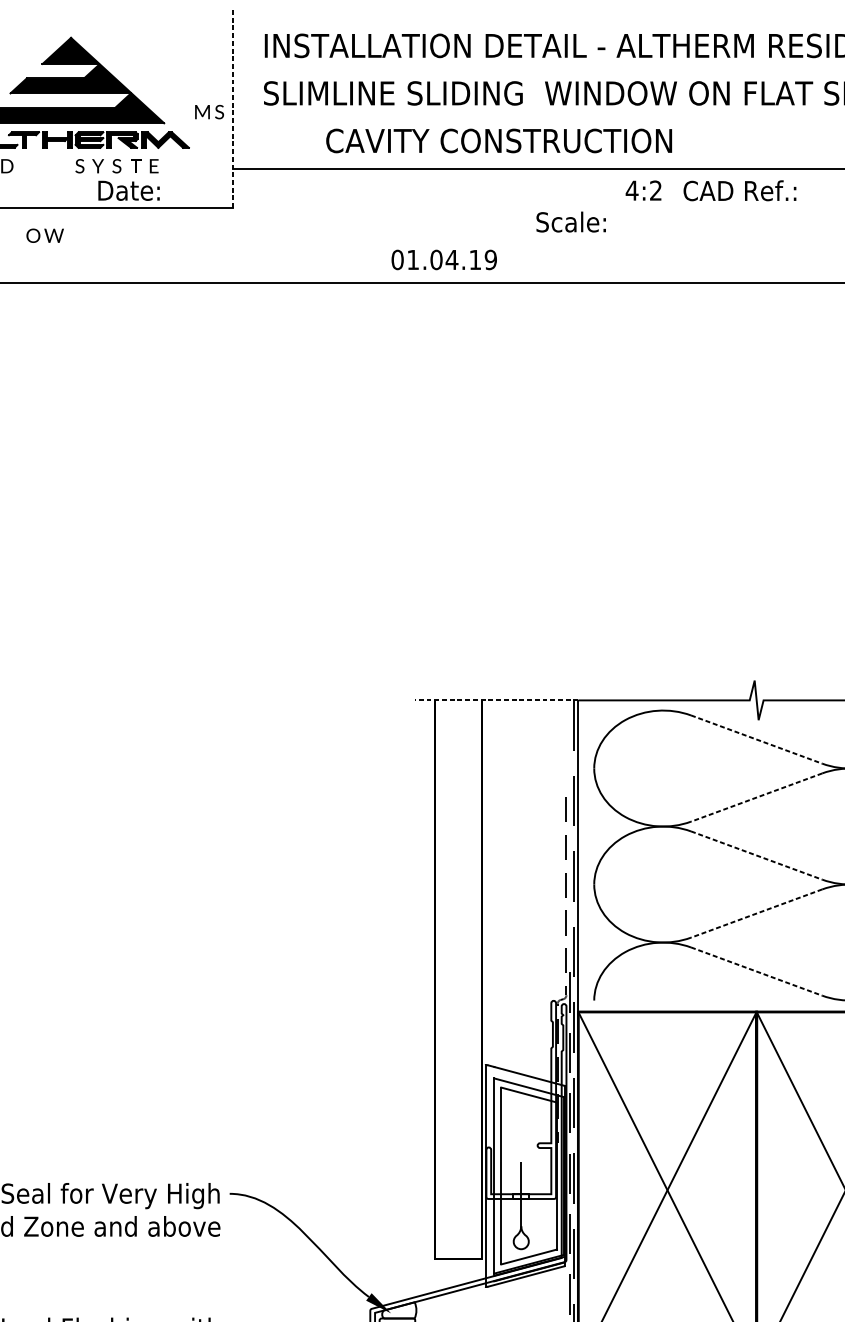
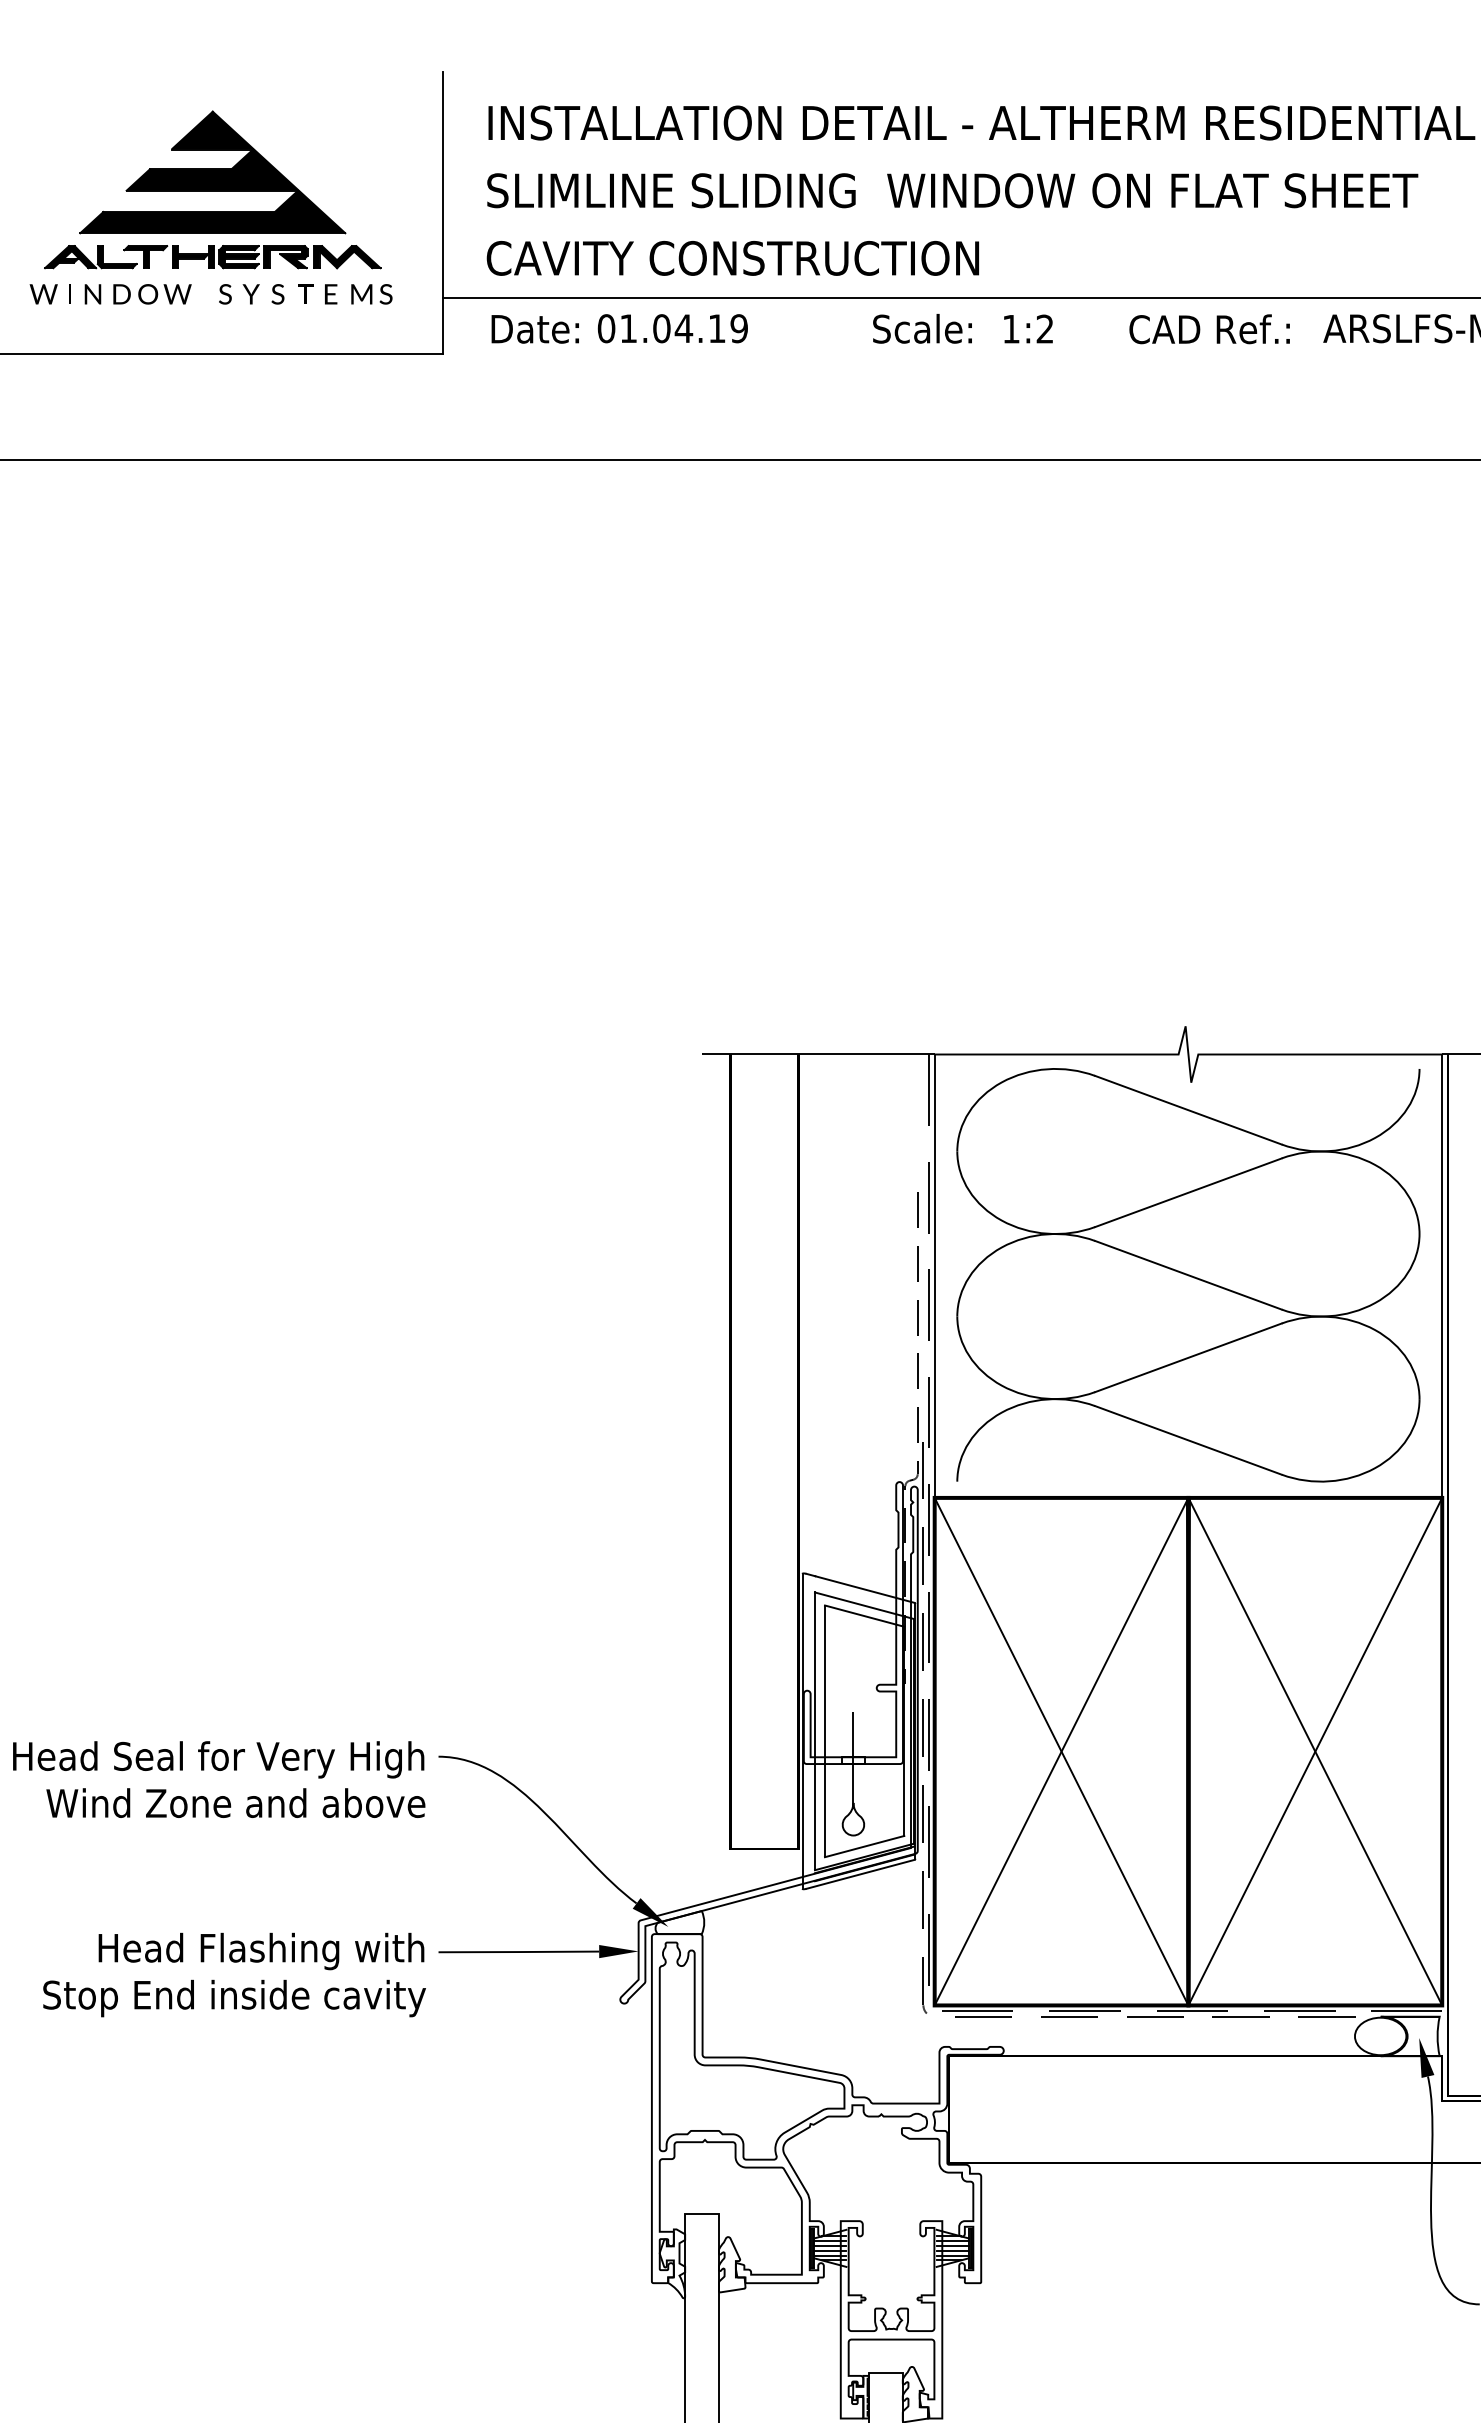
line: (233, 108) -> (443, 212), dashed -> solid
text: (209, 112) -> (371, 294), moved
text: (498, 141) -> (732, 258), moved
text: (128, 190) -> (534, 329), moved
text: (632, 190) -> (1011, 329), 4:2 -> 1:2
text: (739, 190) -> (1209, 329), moved
text: (571, 221) -> (922, 328), moved
text: (44, 235) -> (164, 294), moved
text: (444, 259) -> (672, 328), moved
line: (496, 700) -> (818, 1054), dashed -> solid
line: (756, 739) -> (1188, 1110), dashed -> solid
line: (756, 797) -> (1188, 1192), dashed -> solid
line: (756, 855) -> (1188, 1275), dashed -> solid
line: (756, 913) -> (1188, 1357), dashed -> solid
line: (756, 971) -> (1188, 1440), dashed -> solid

